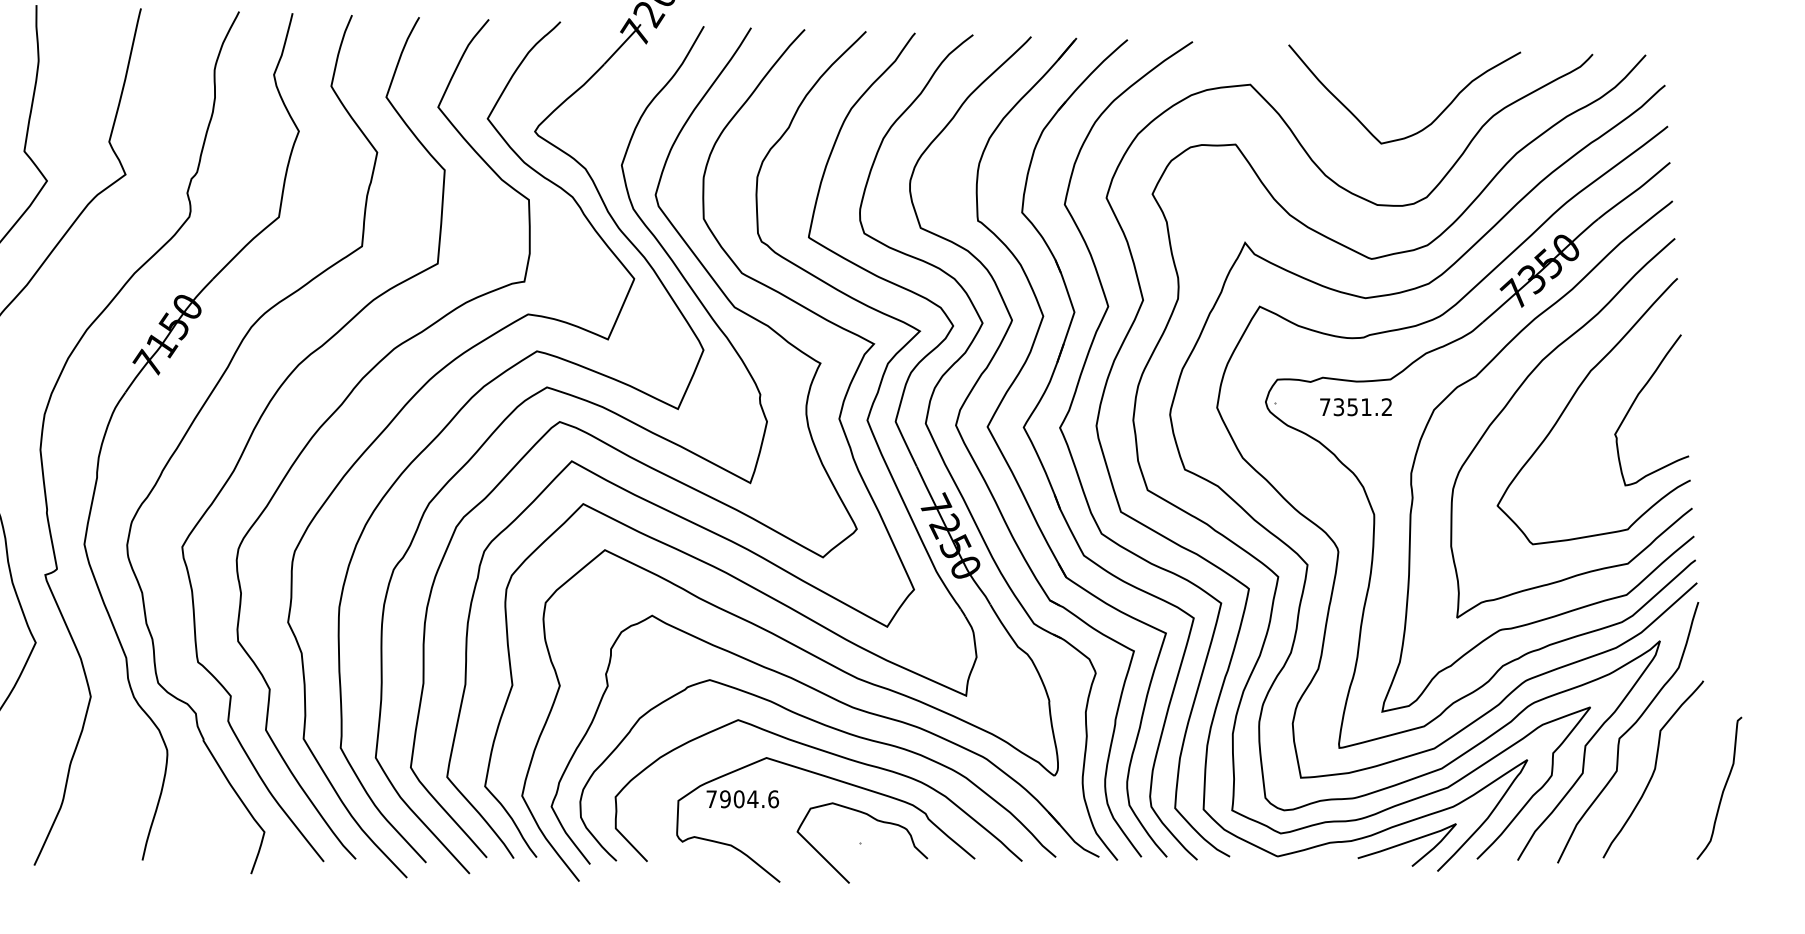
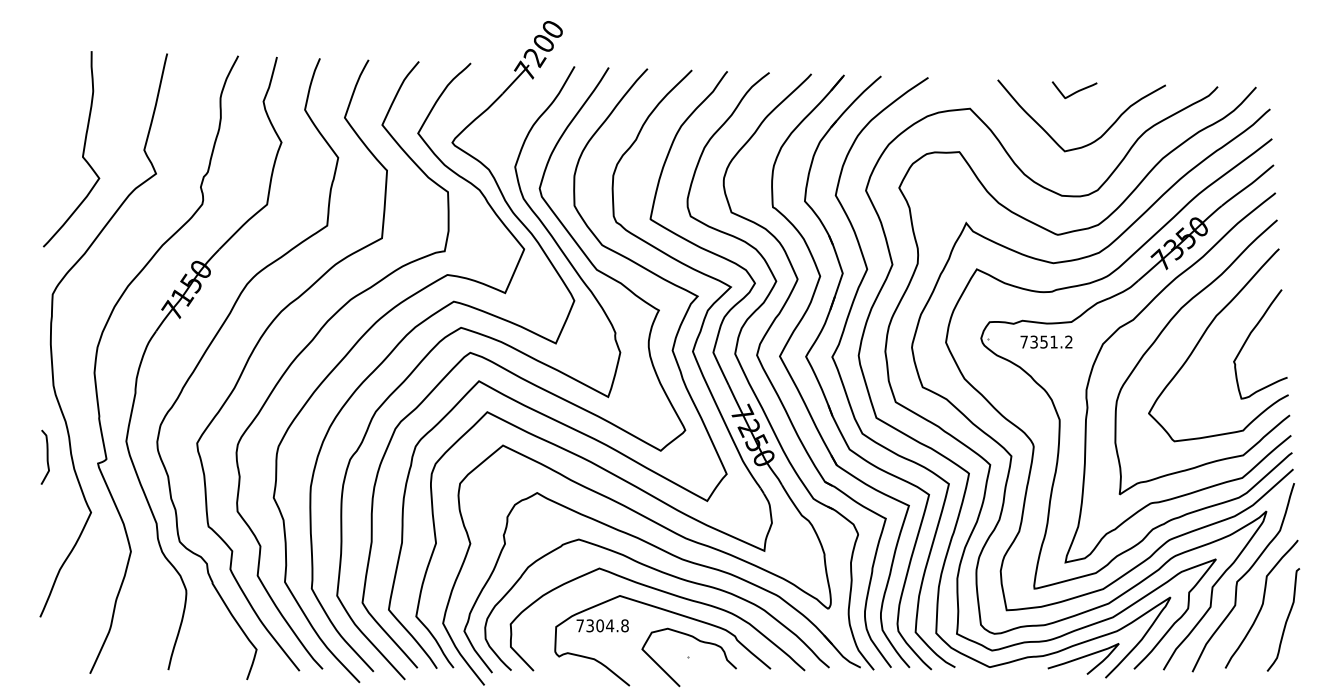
curve: (1396, 60) -> (1075, 91), added
curve: (1722, 789) -> (1285, 620), moved
text: (749, 798) -> (607, 625), 7904.6 -> 7304.8

